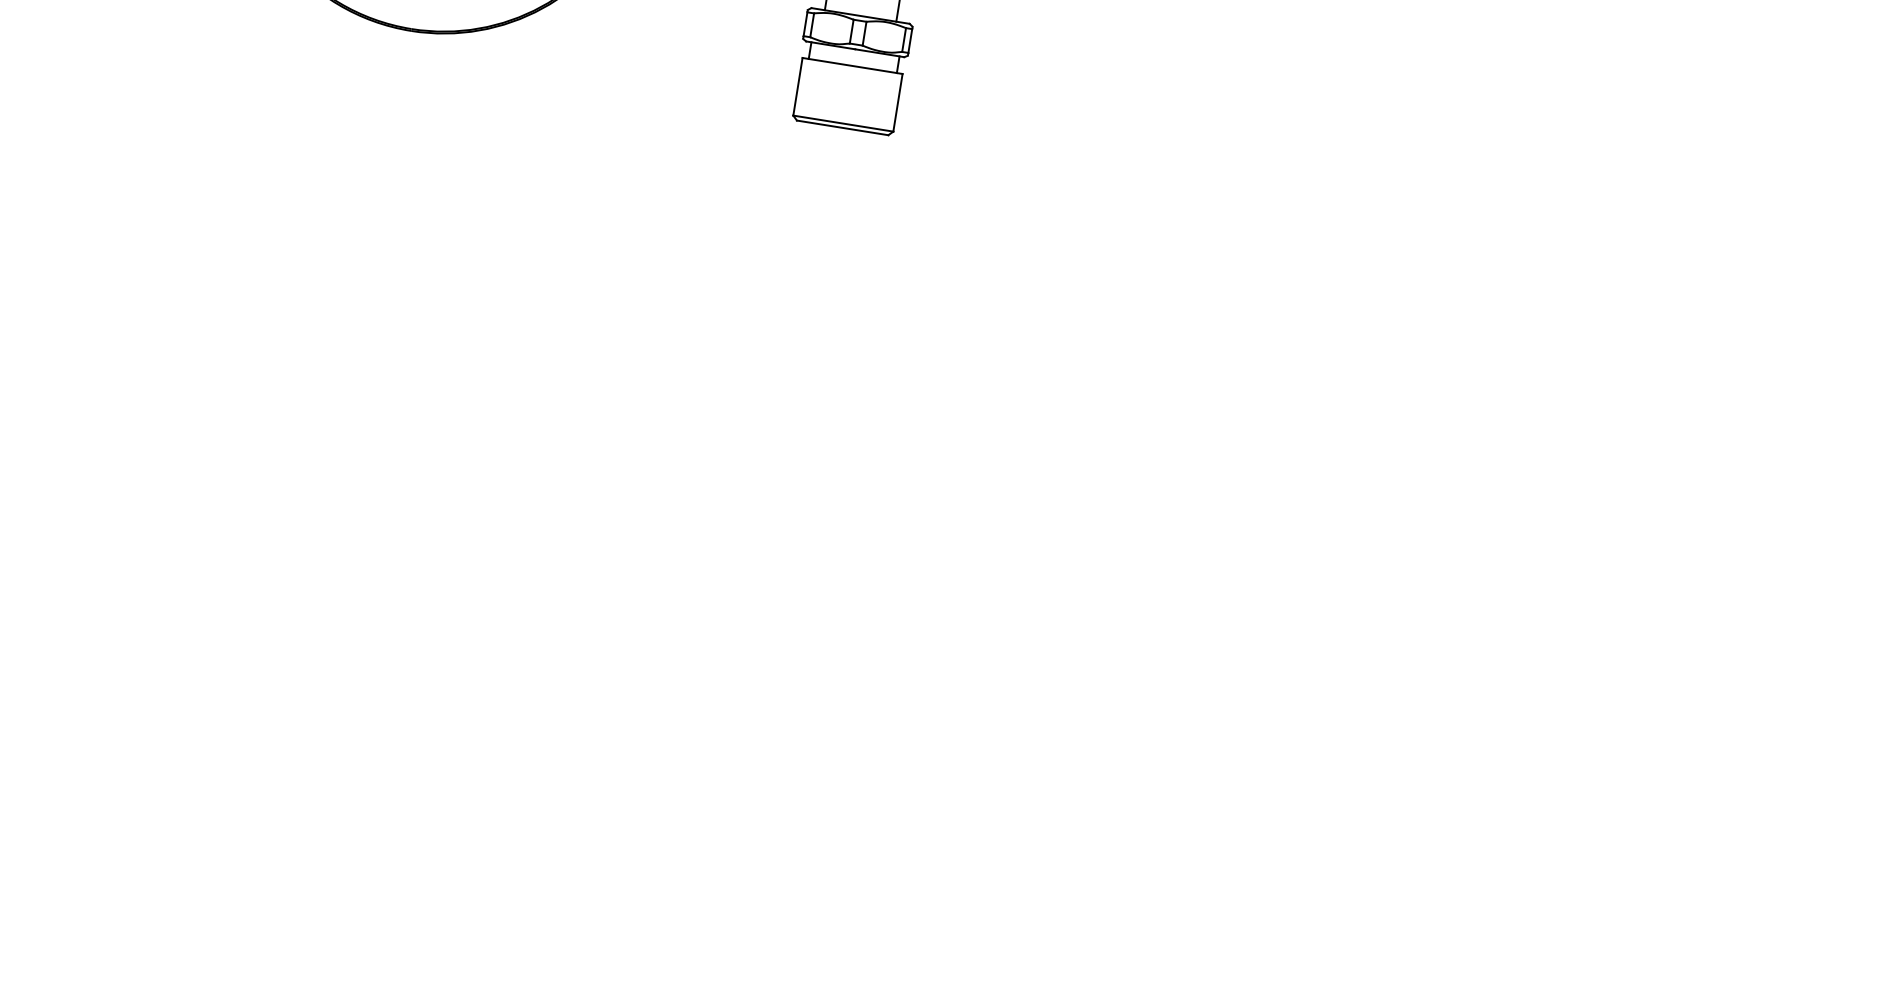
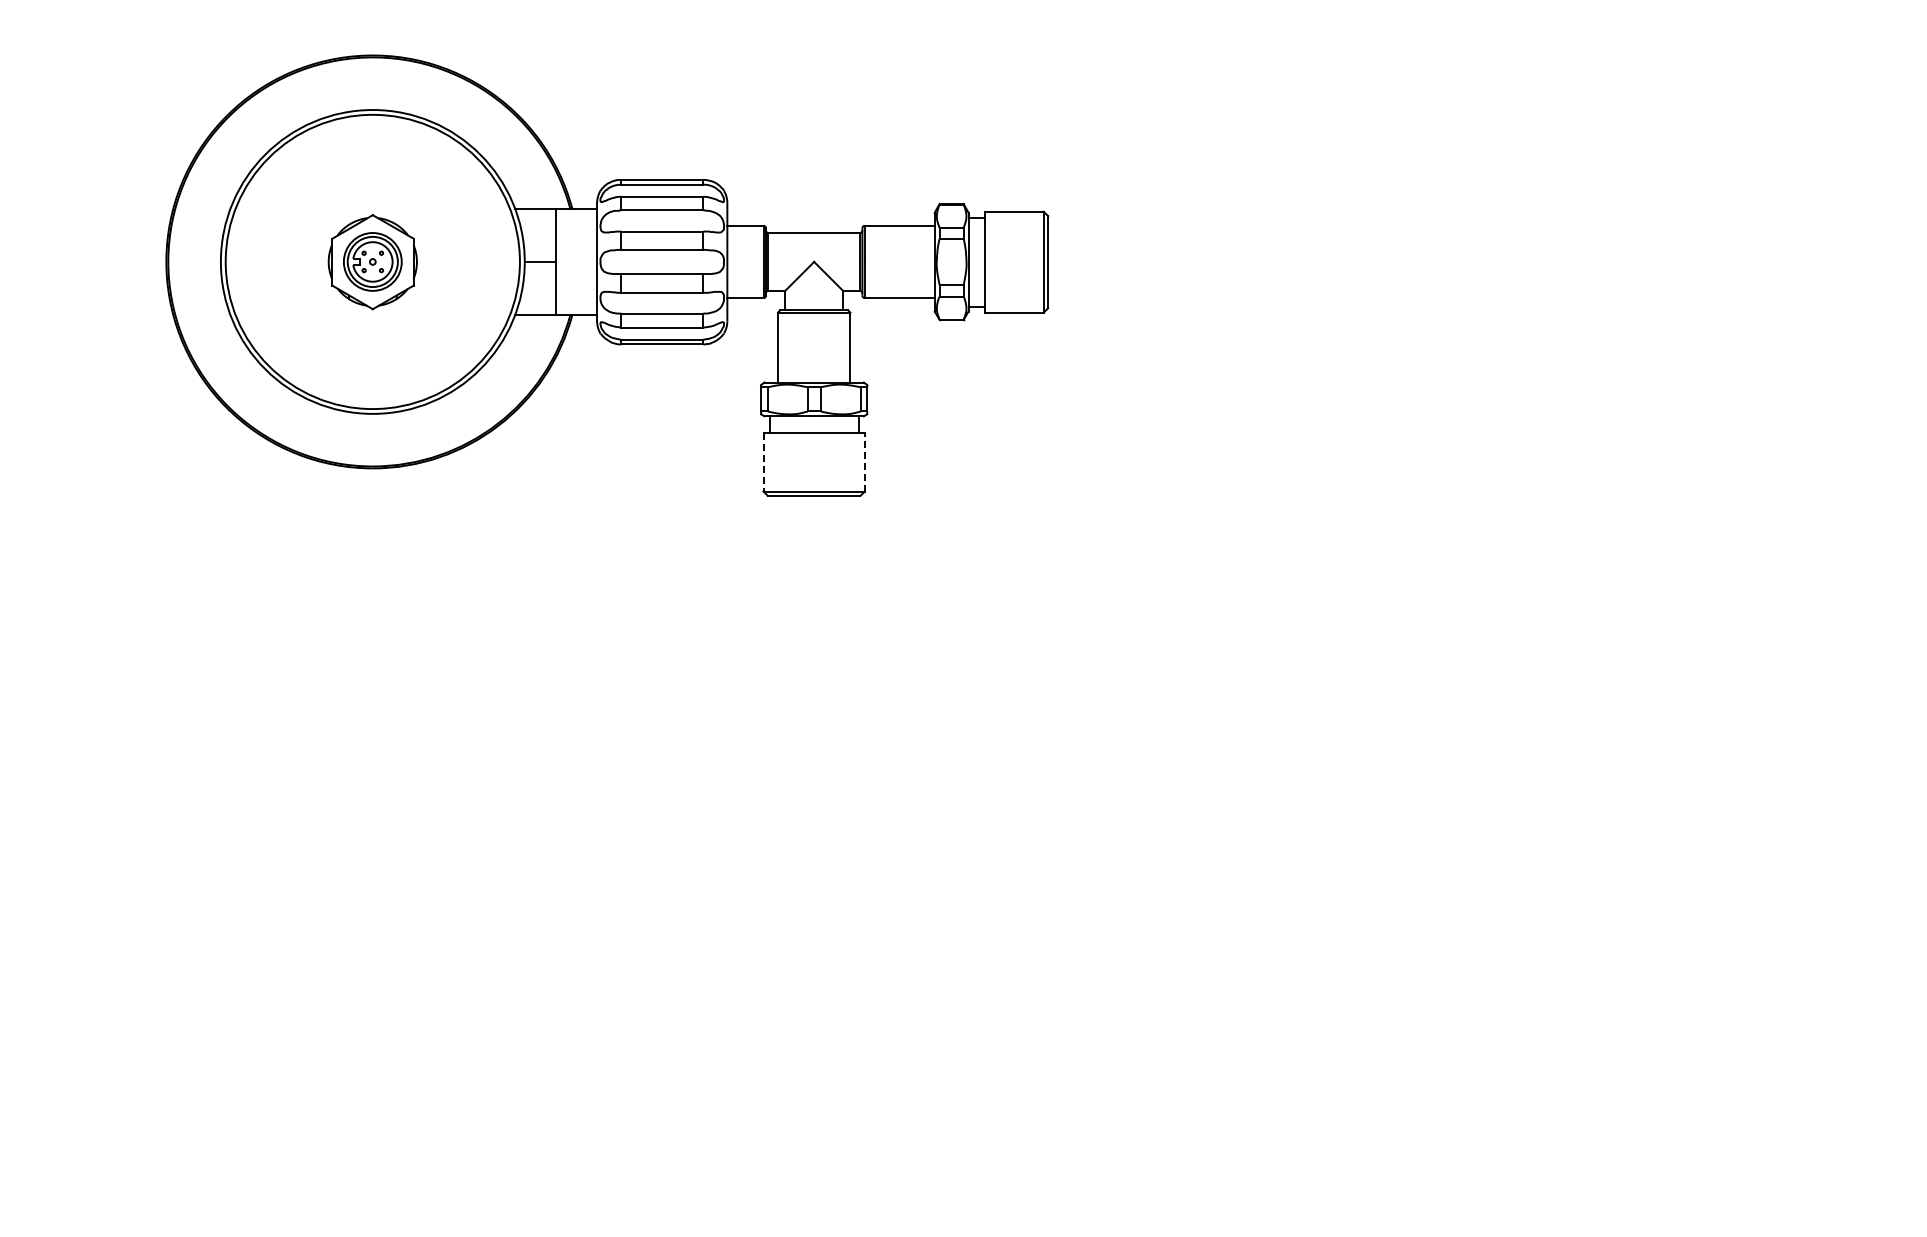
line: (797, 86) -> (763, 462), solid -> dashed
line: (897, 101) -> (864, 461), solid -> dashed

